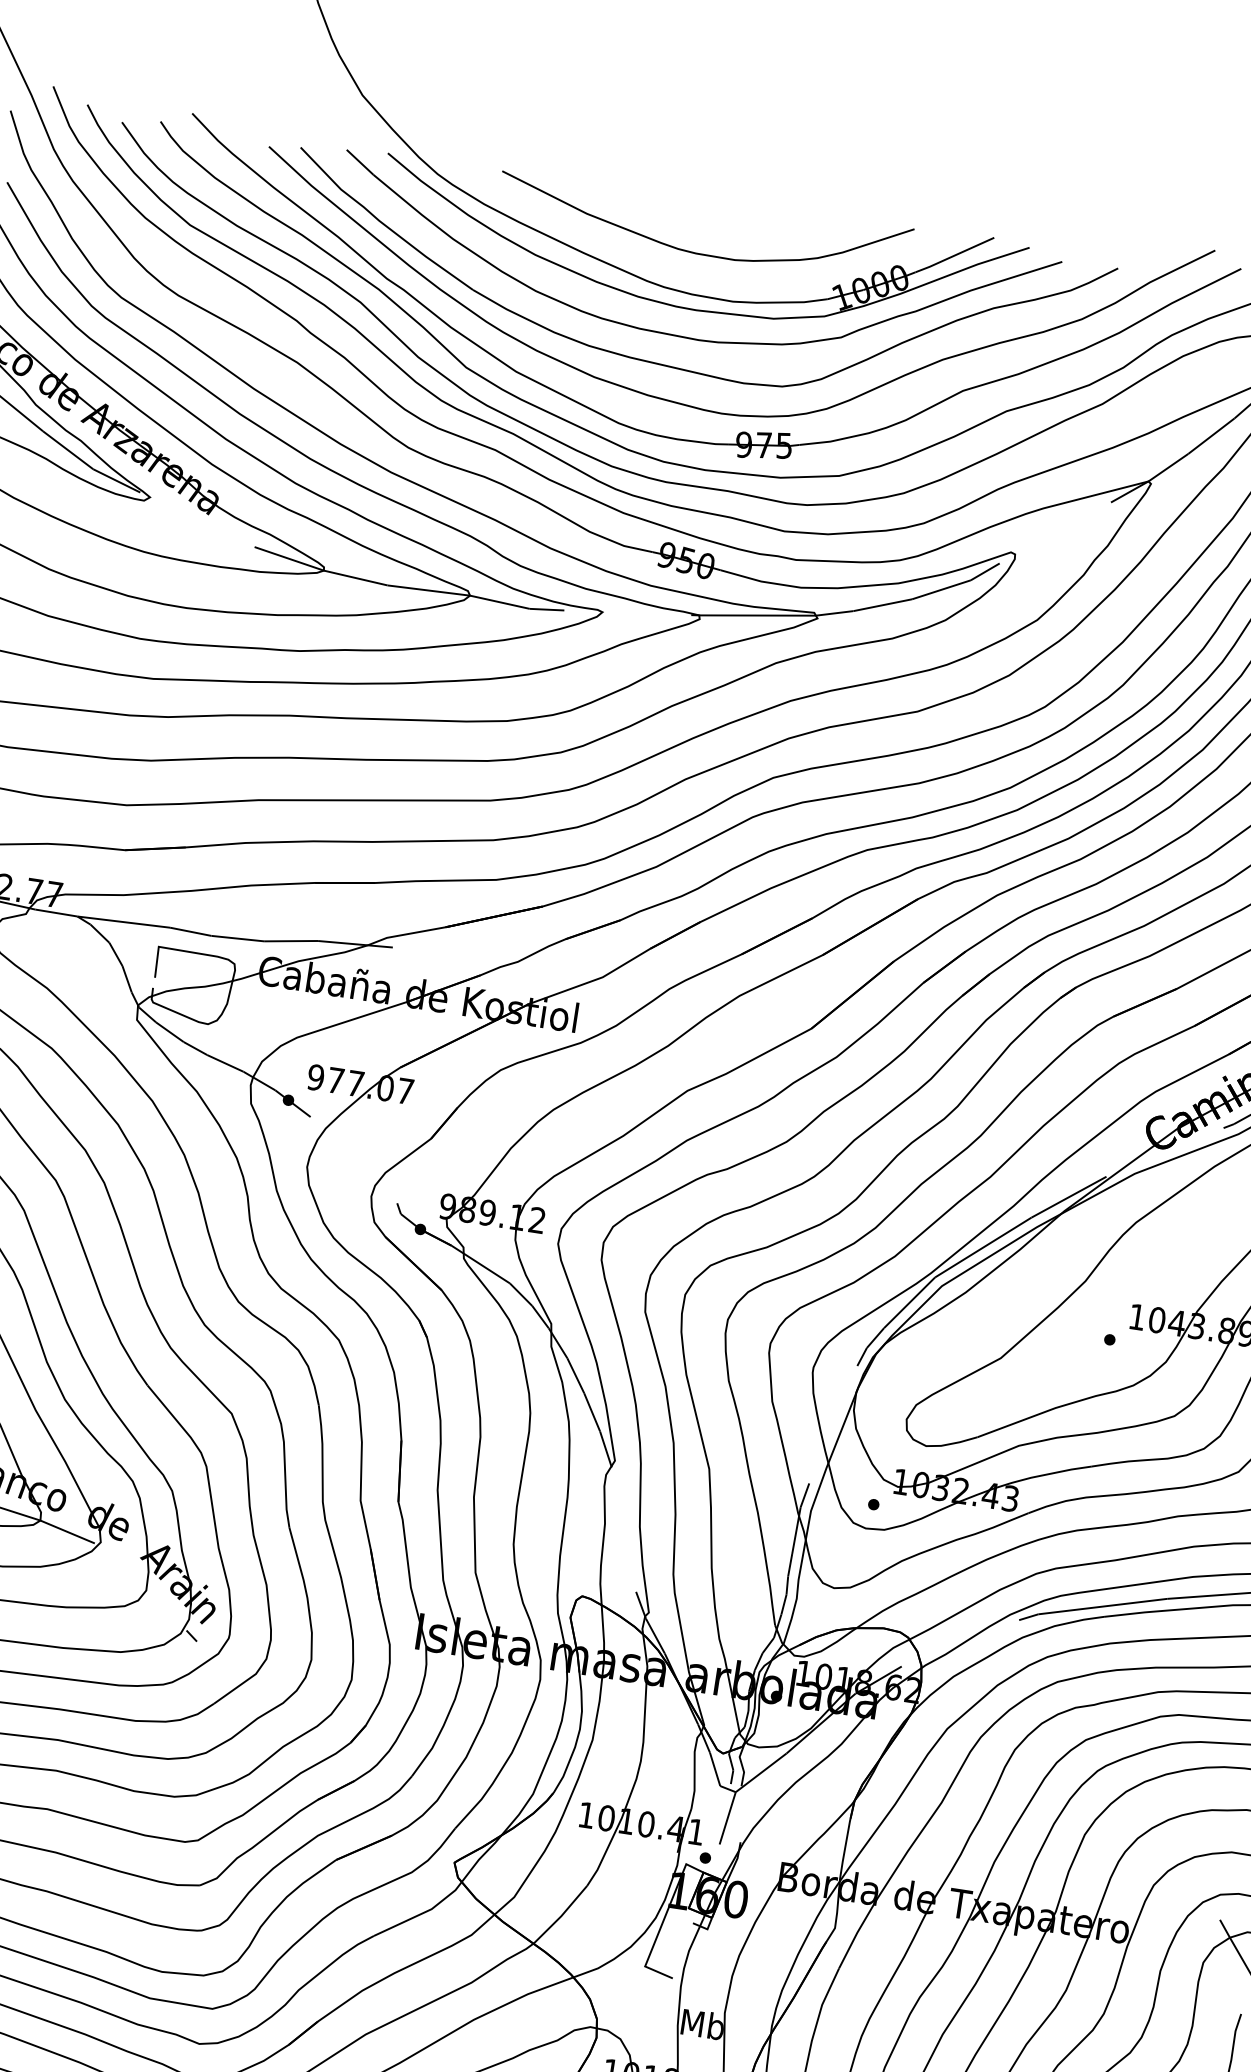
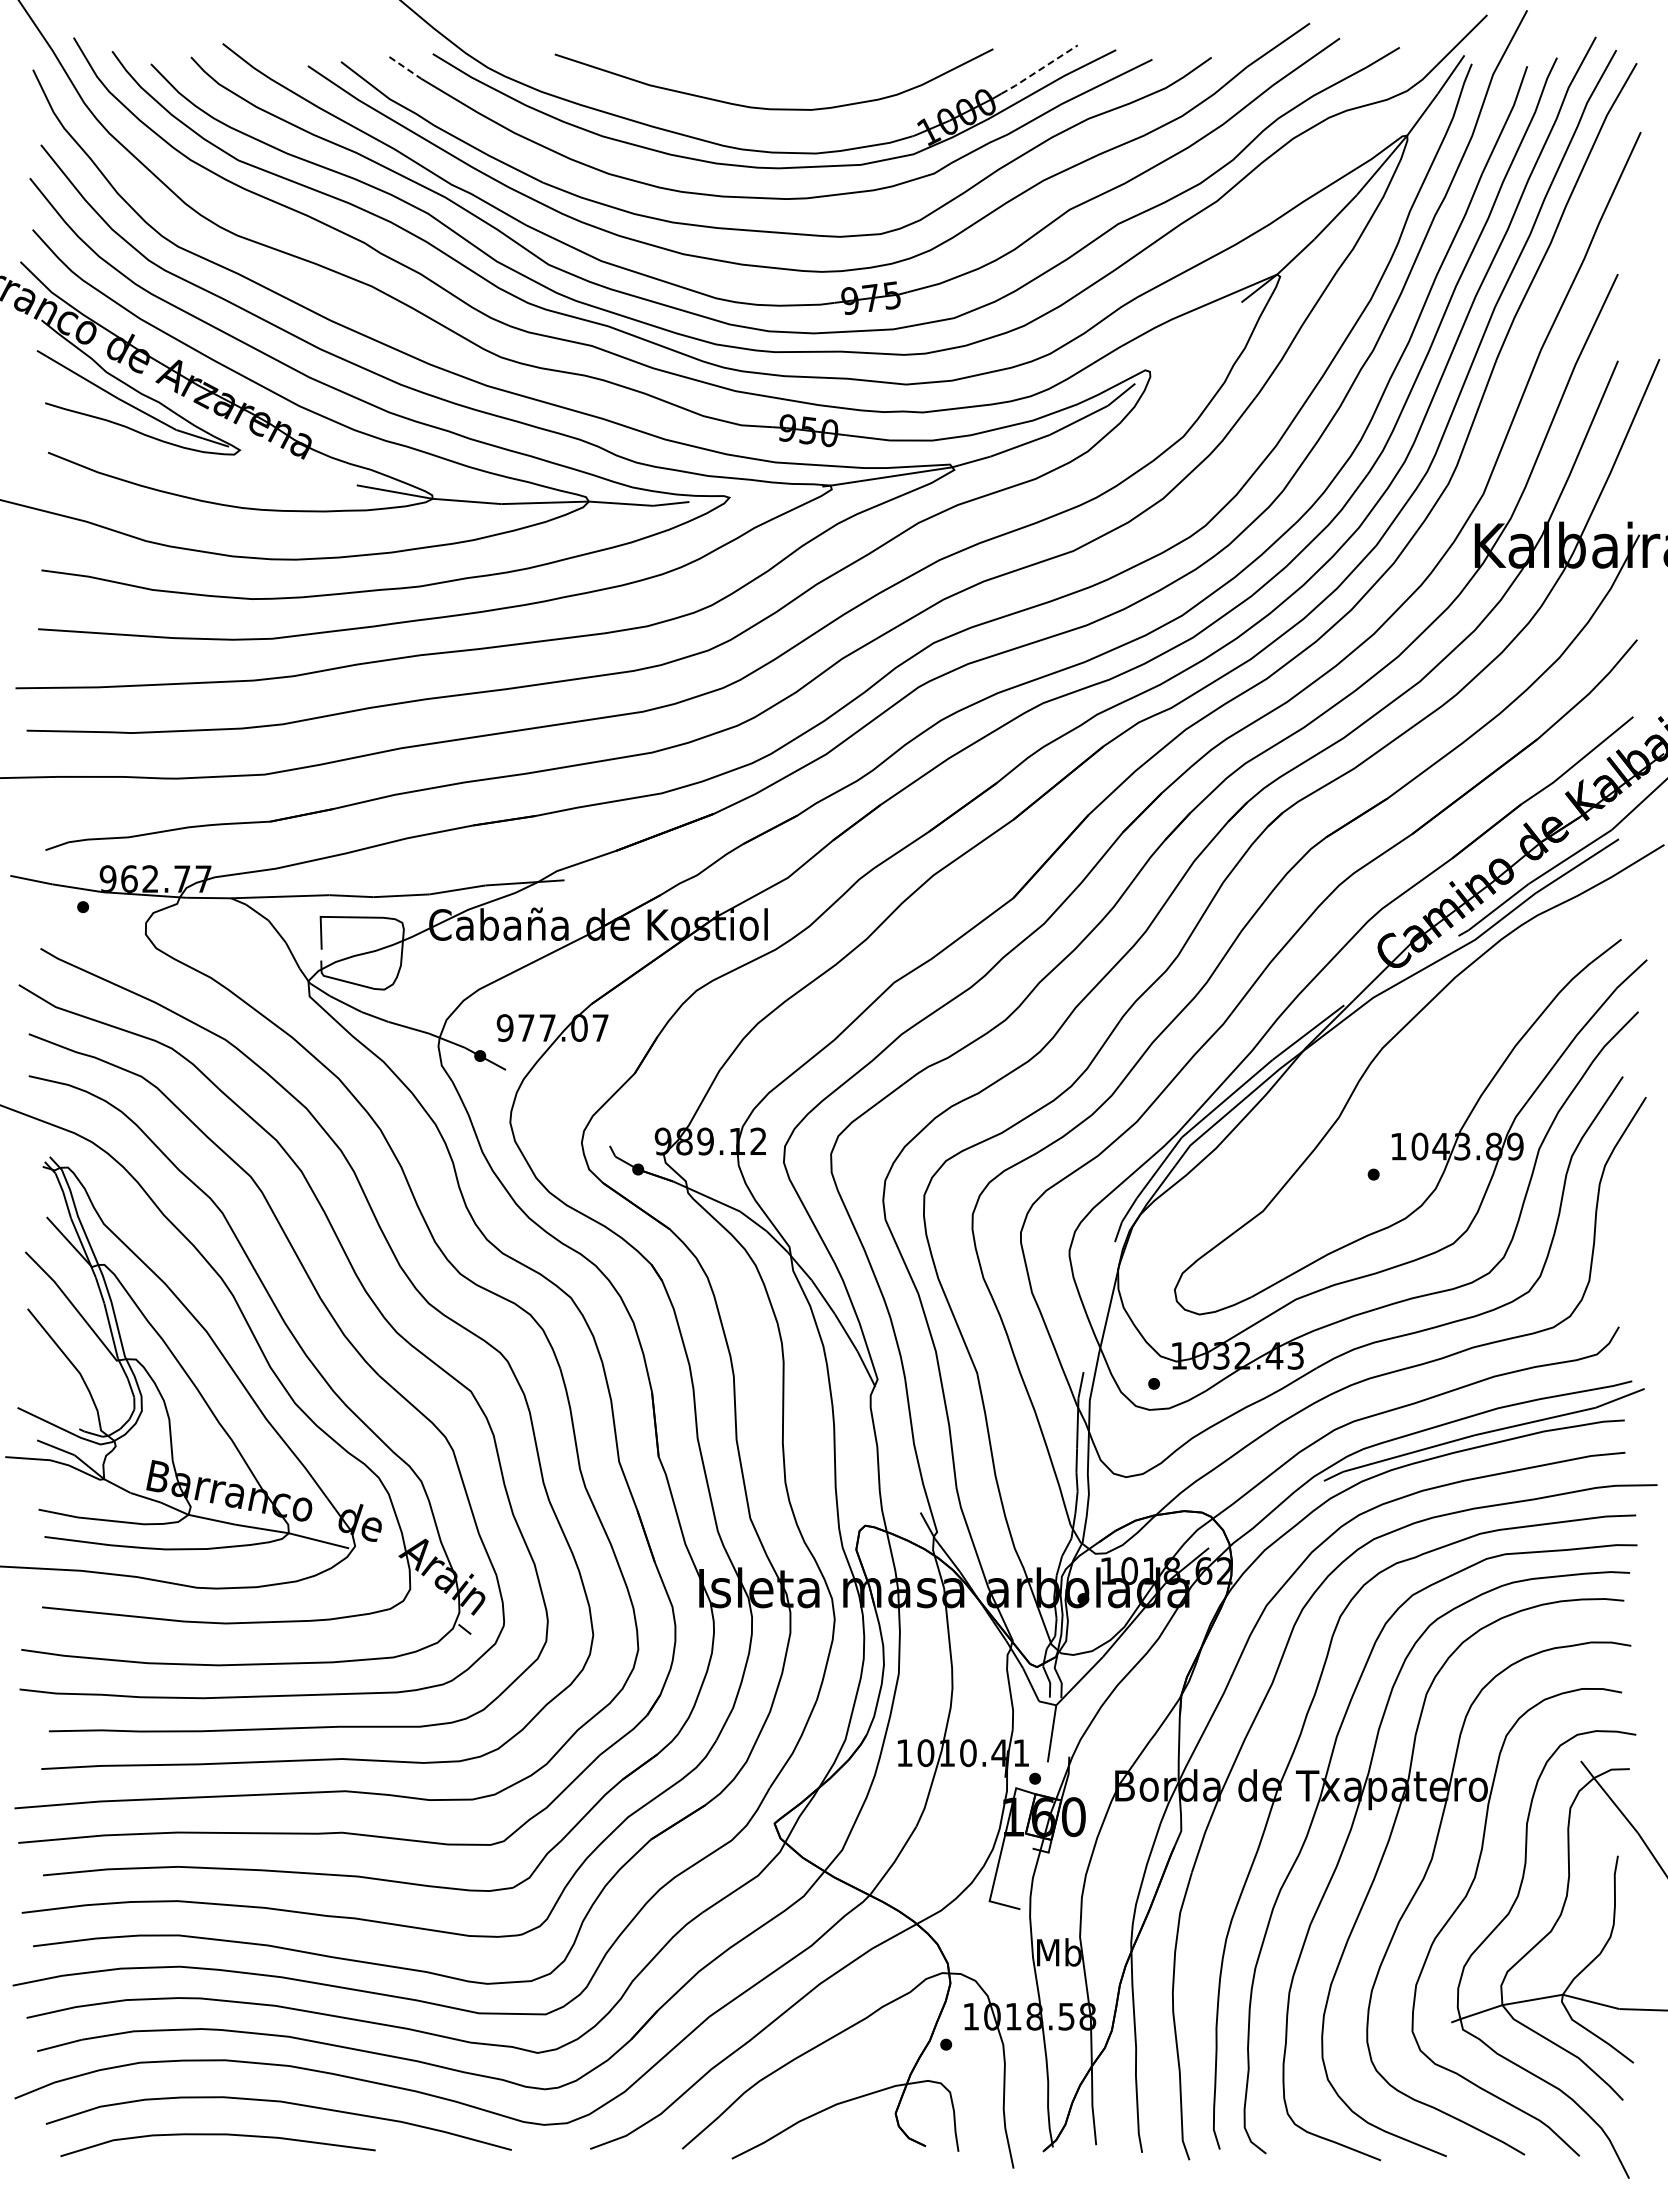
line: (360, 162) -> (405, 68), solid -> dashed
line: (954, 255) -> (1039, 70), solid -> dashed

